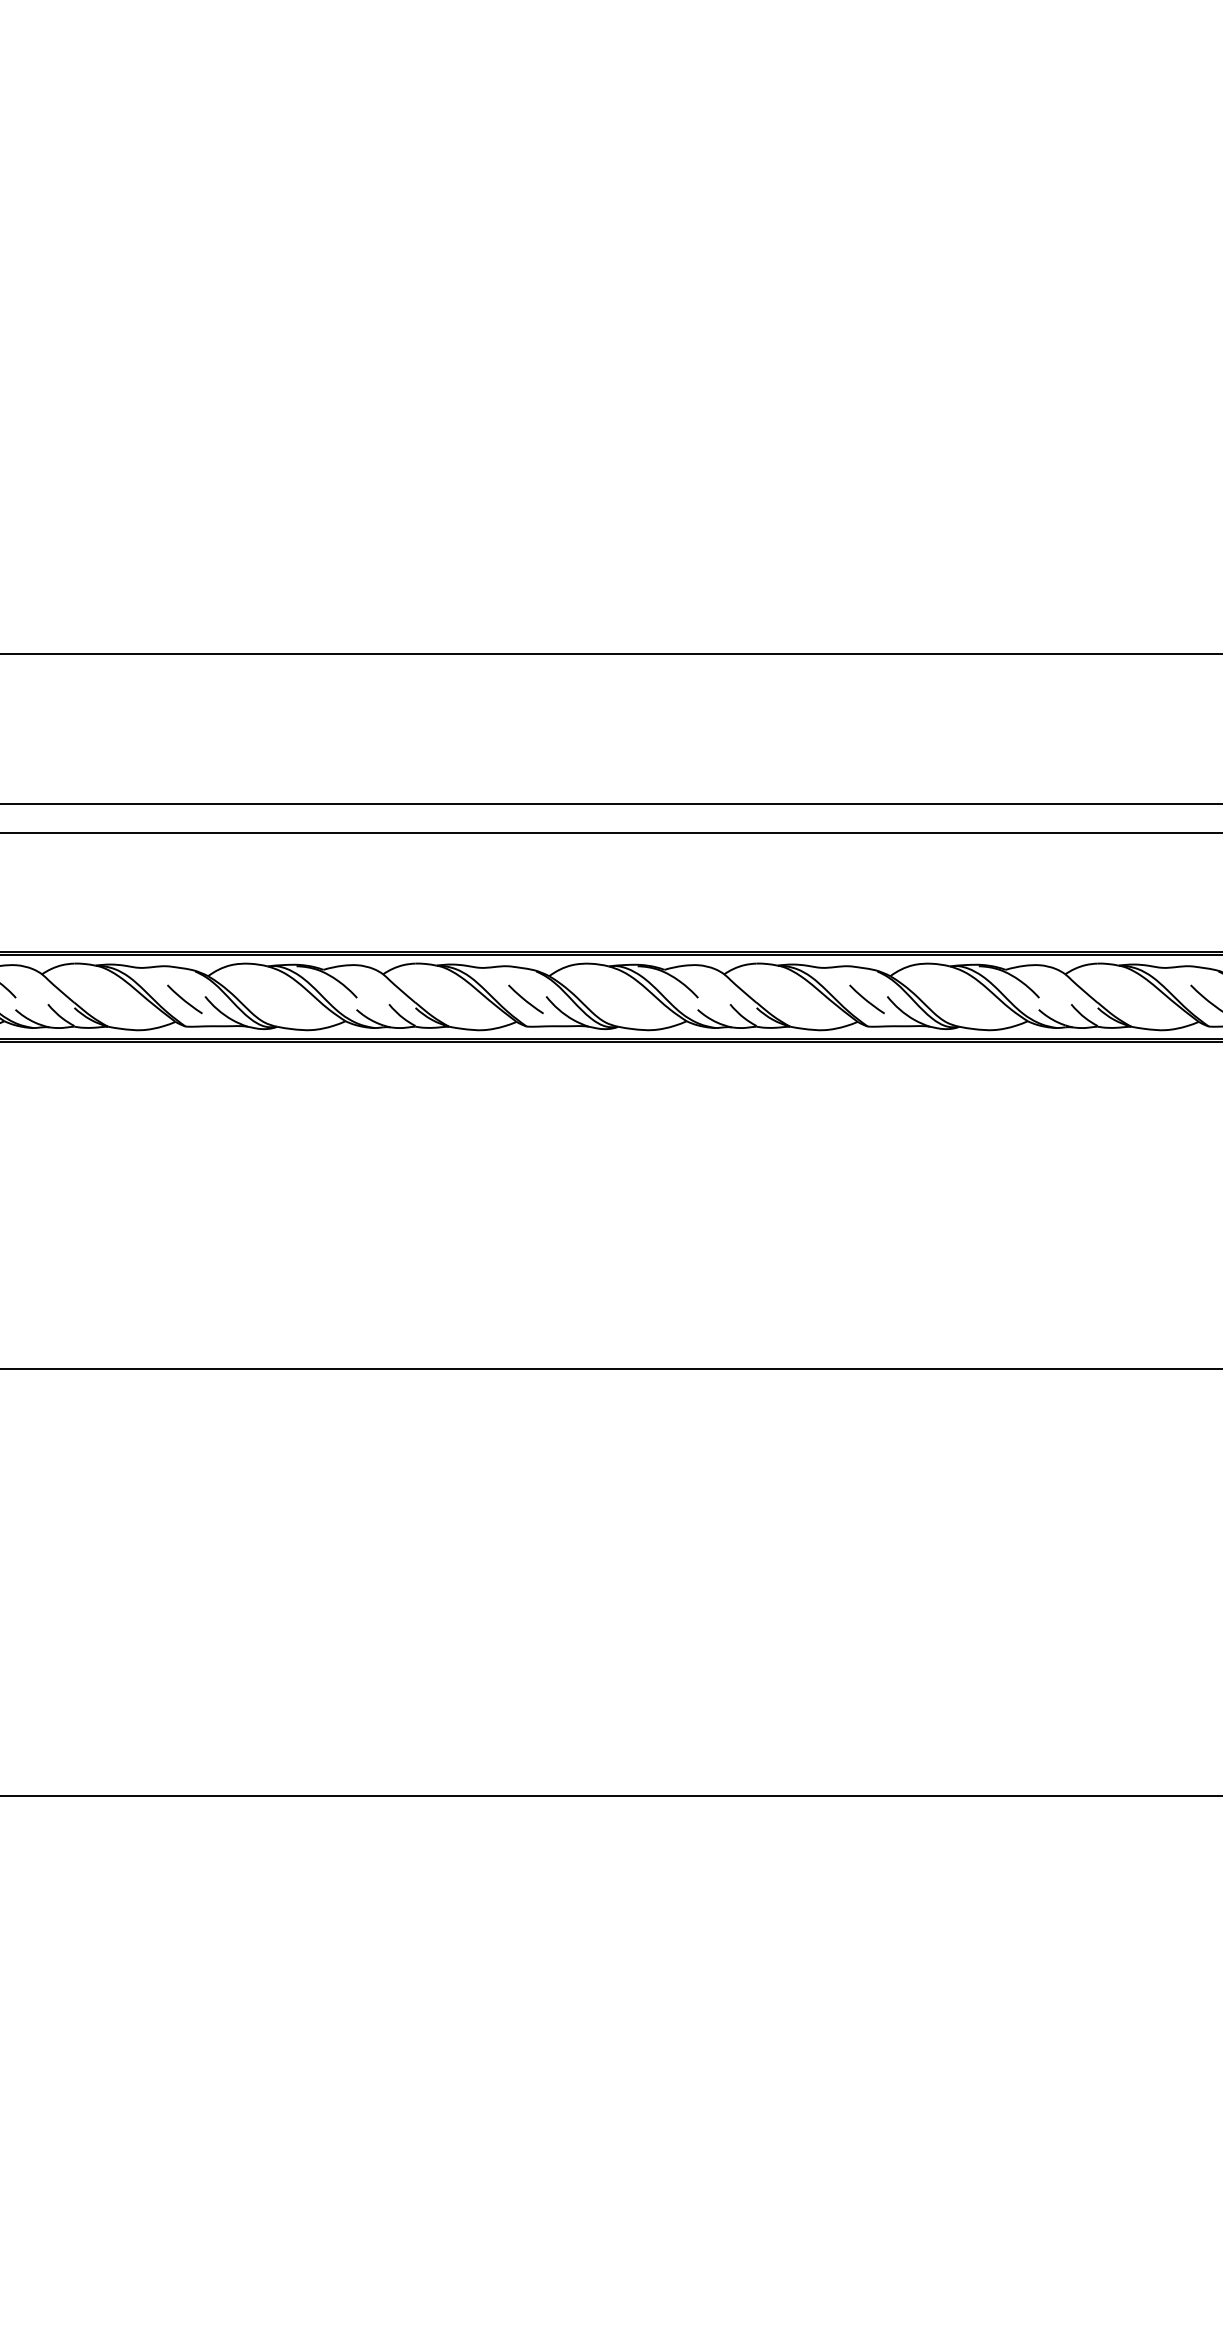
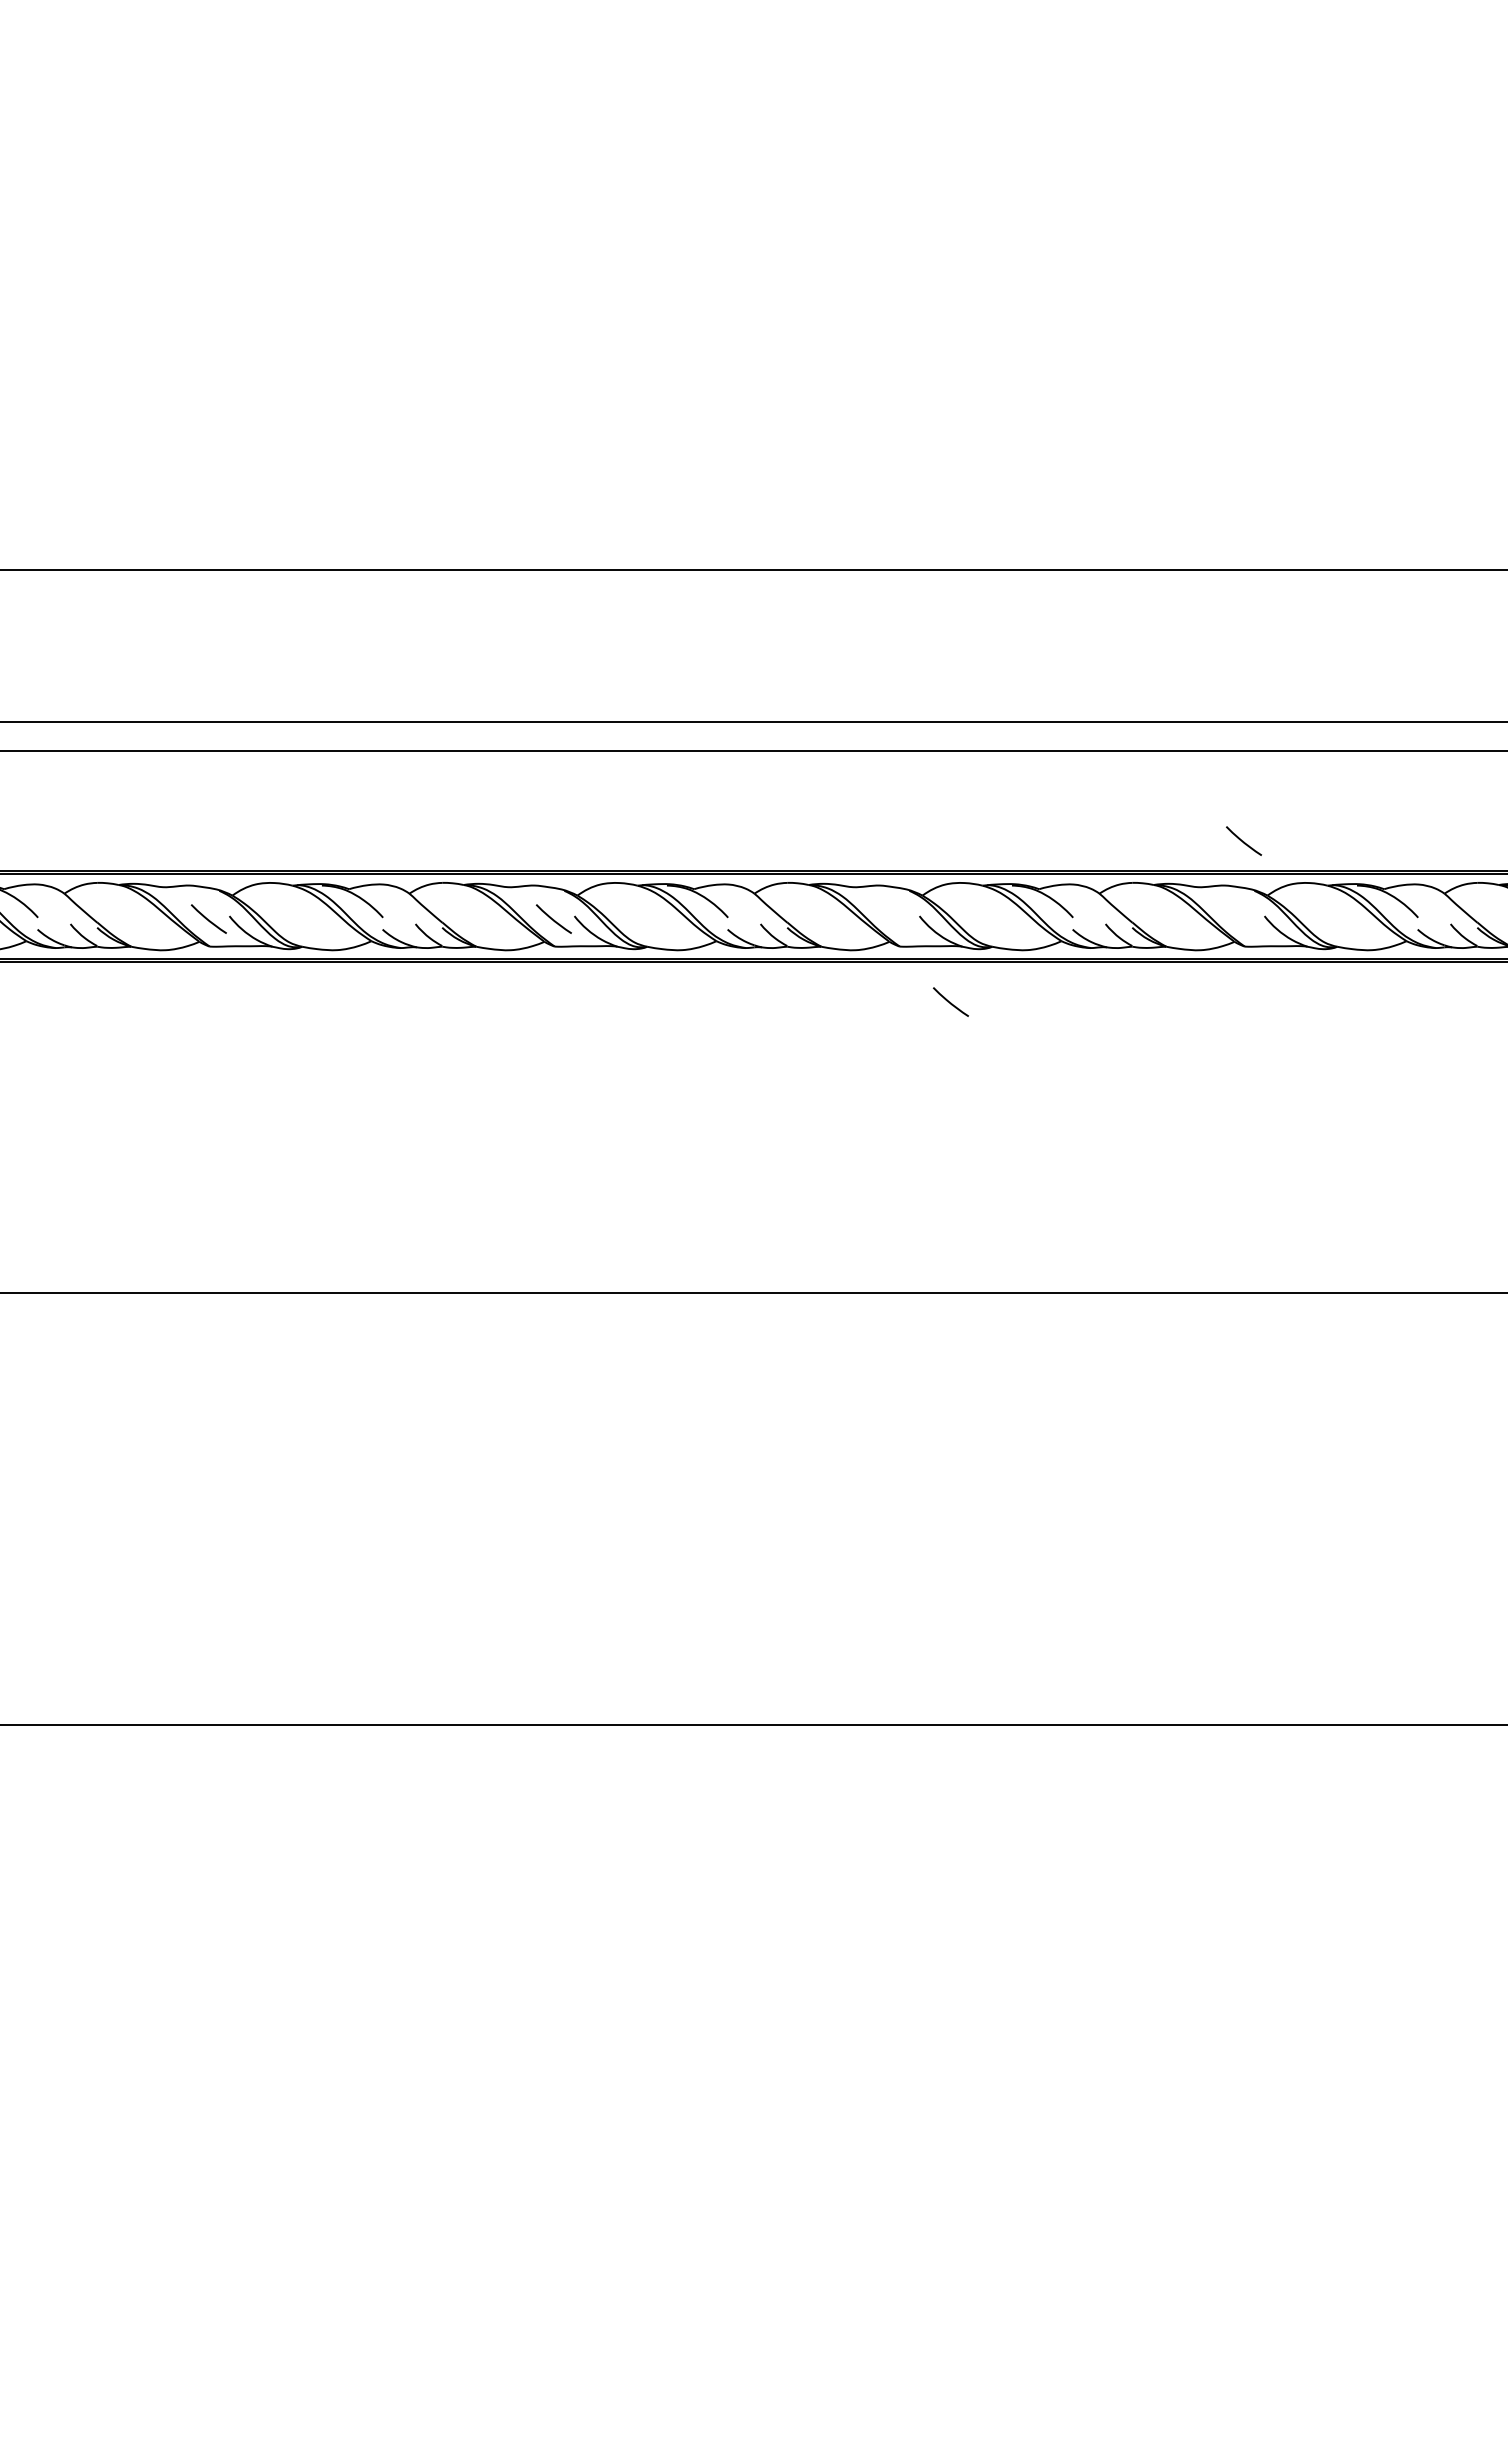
curve: (524, 998) -> (949, 1001), moved
line: (865, 998) -> (1242, 840), moved

